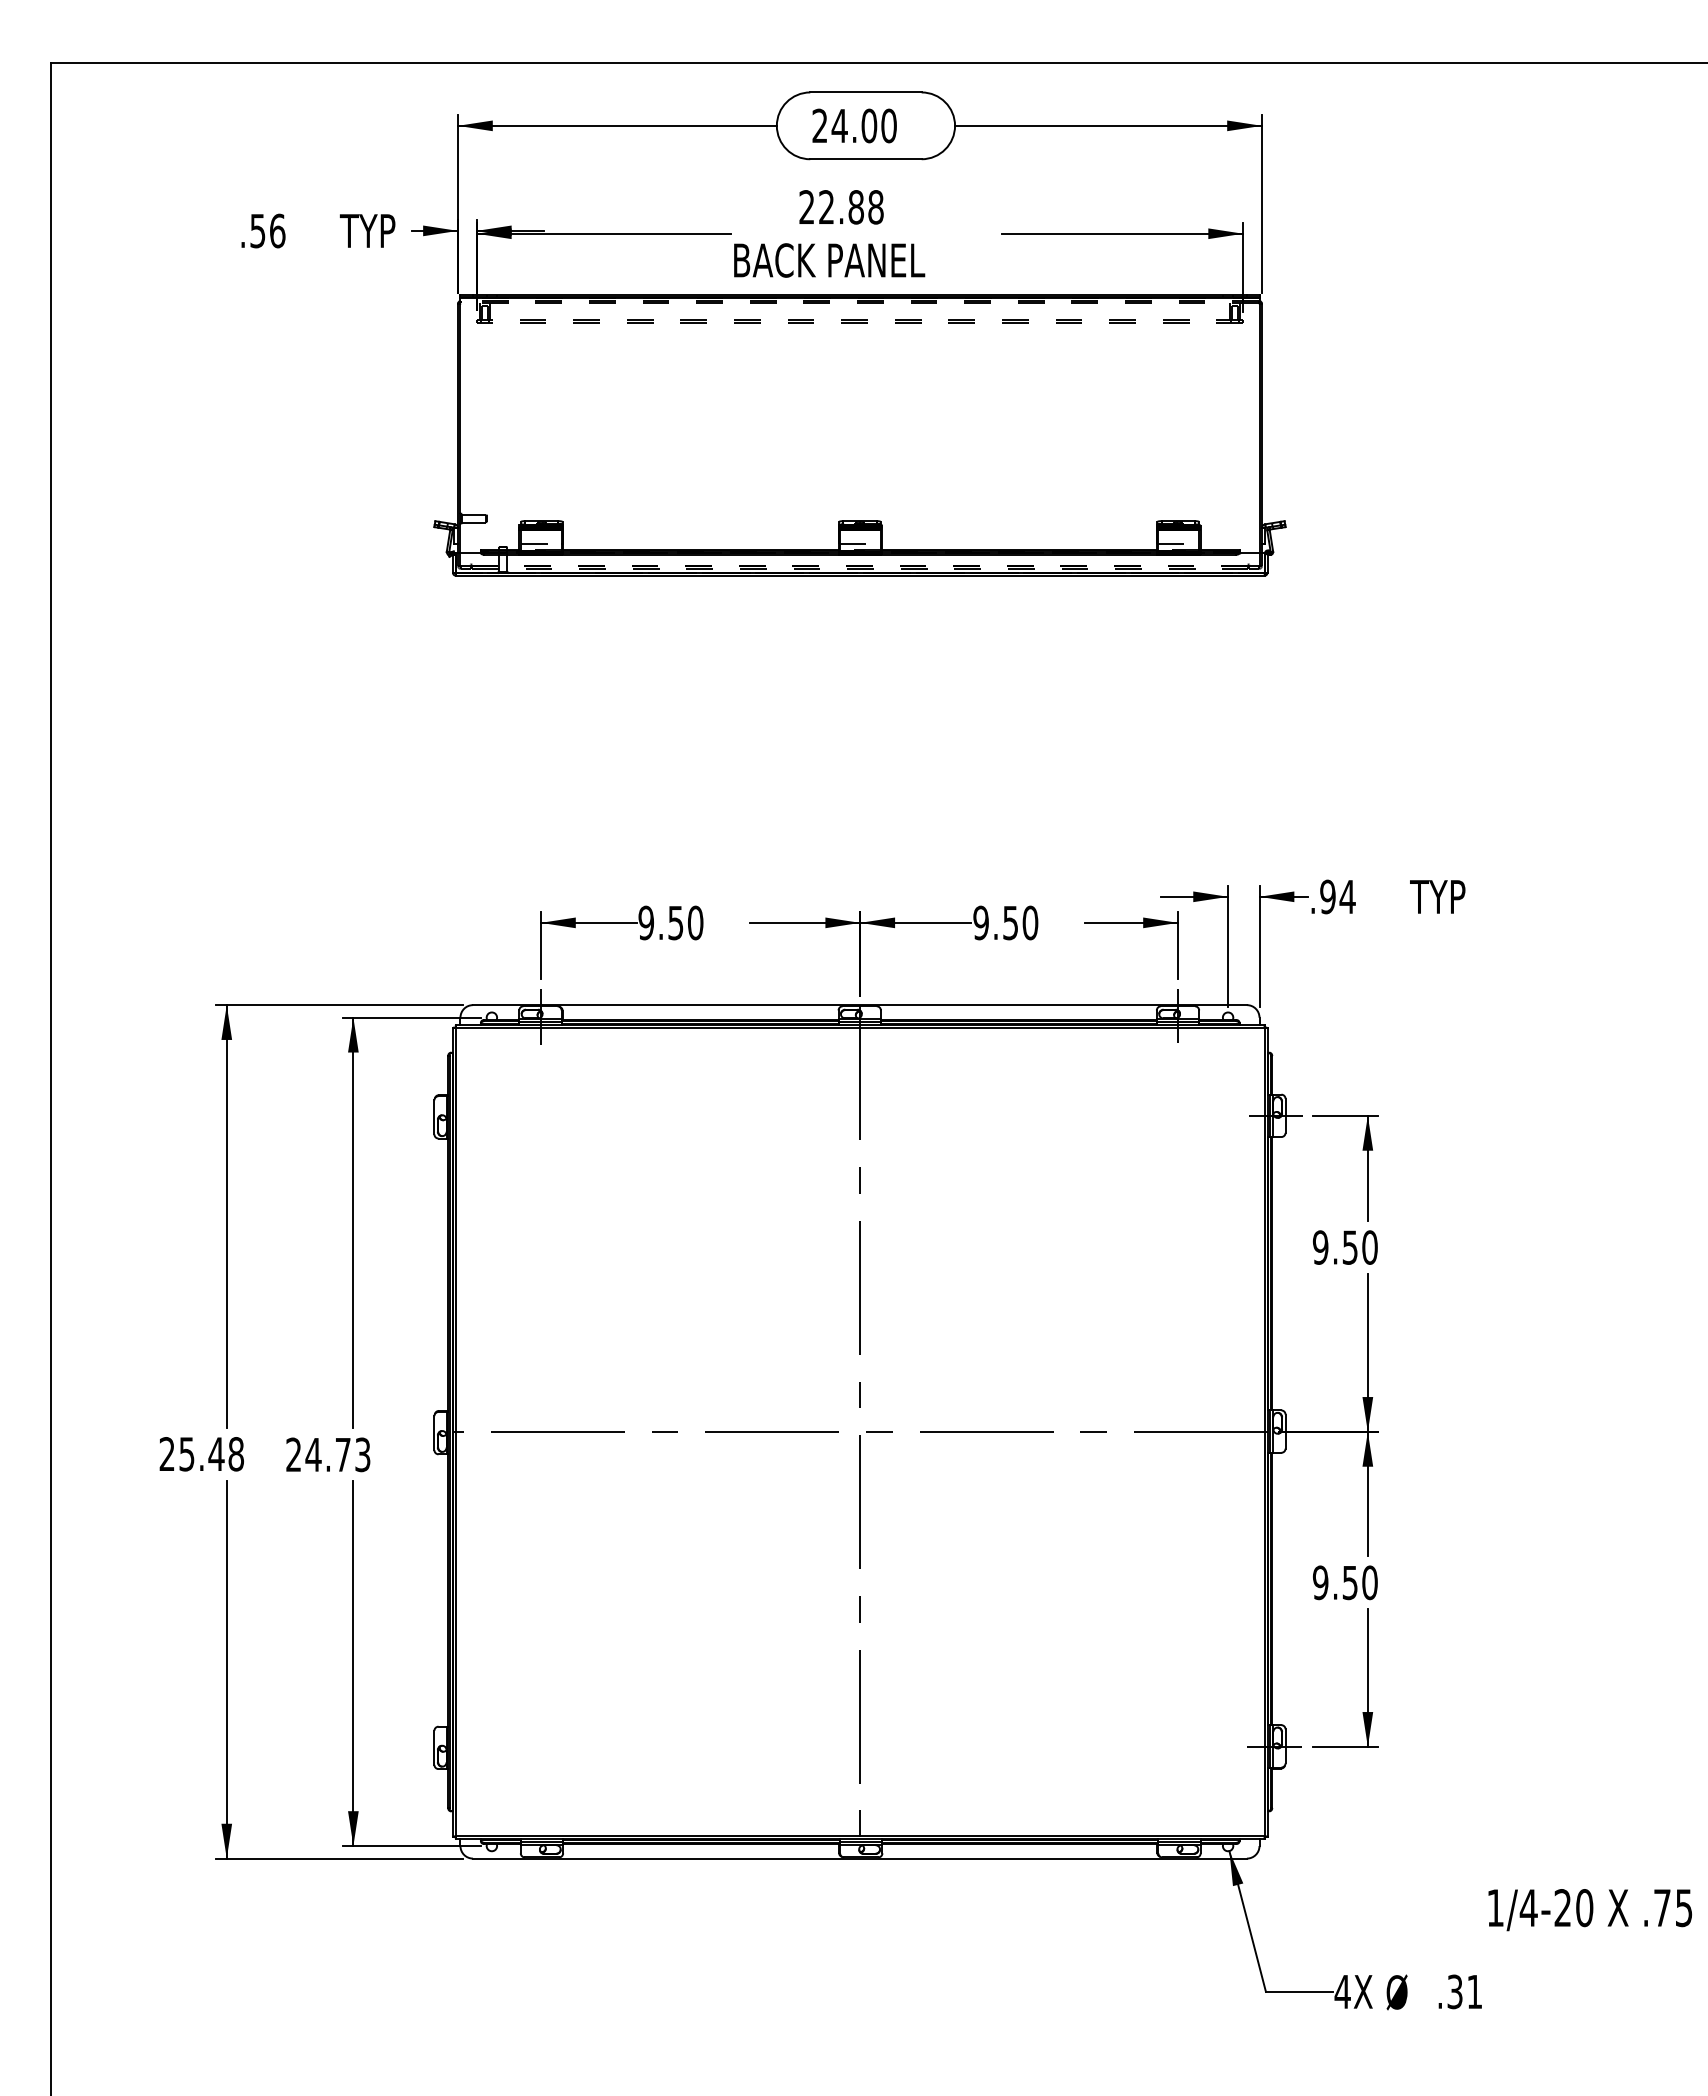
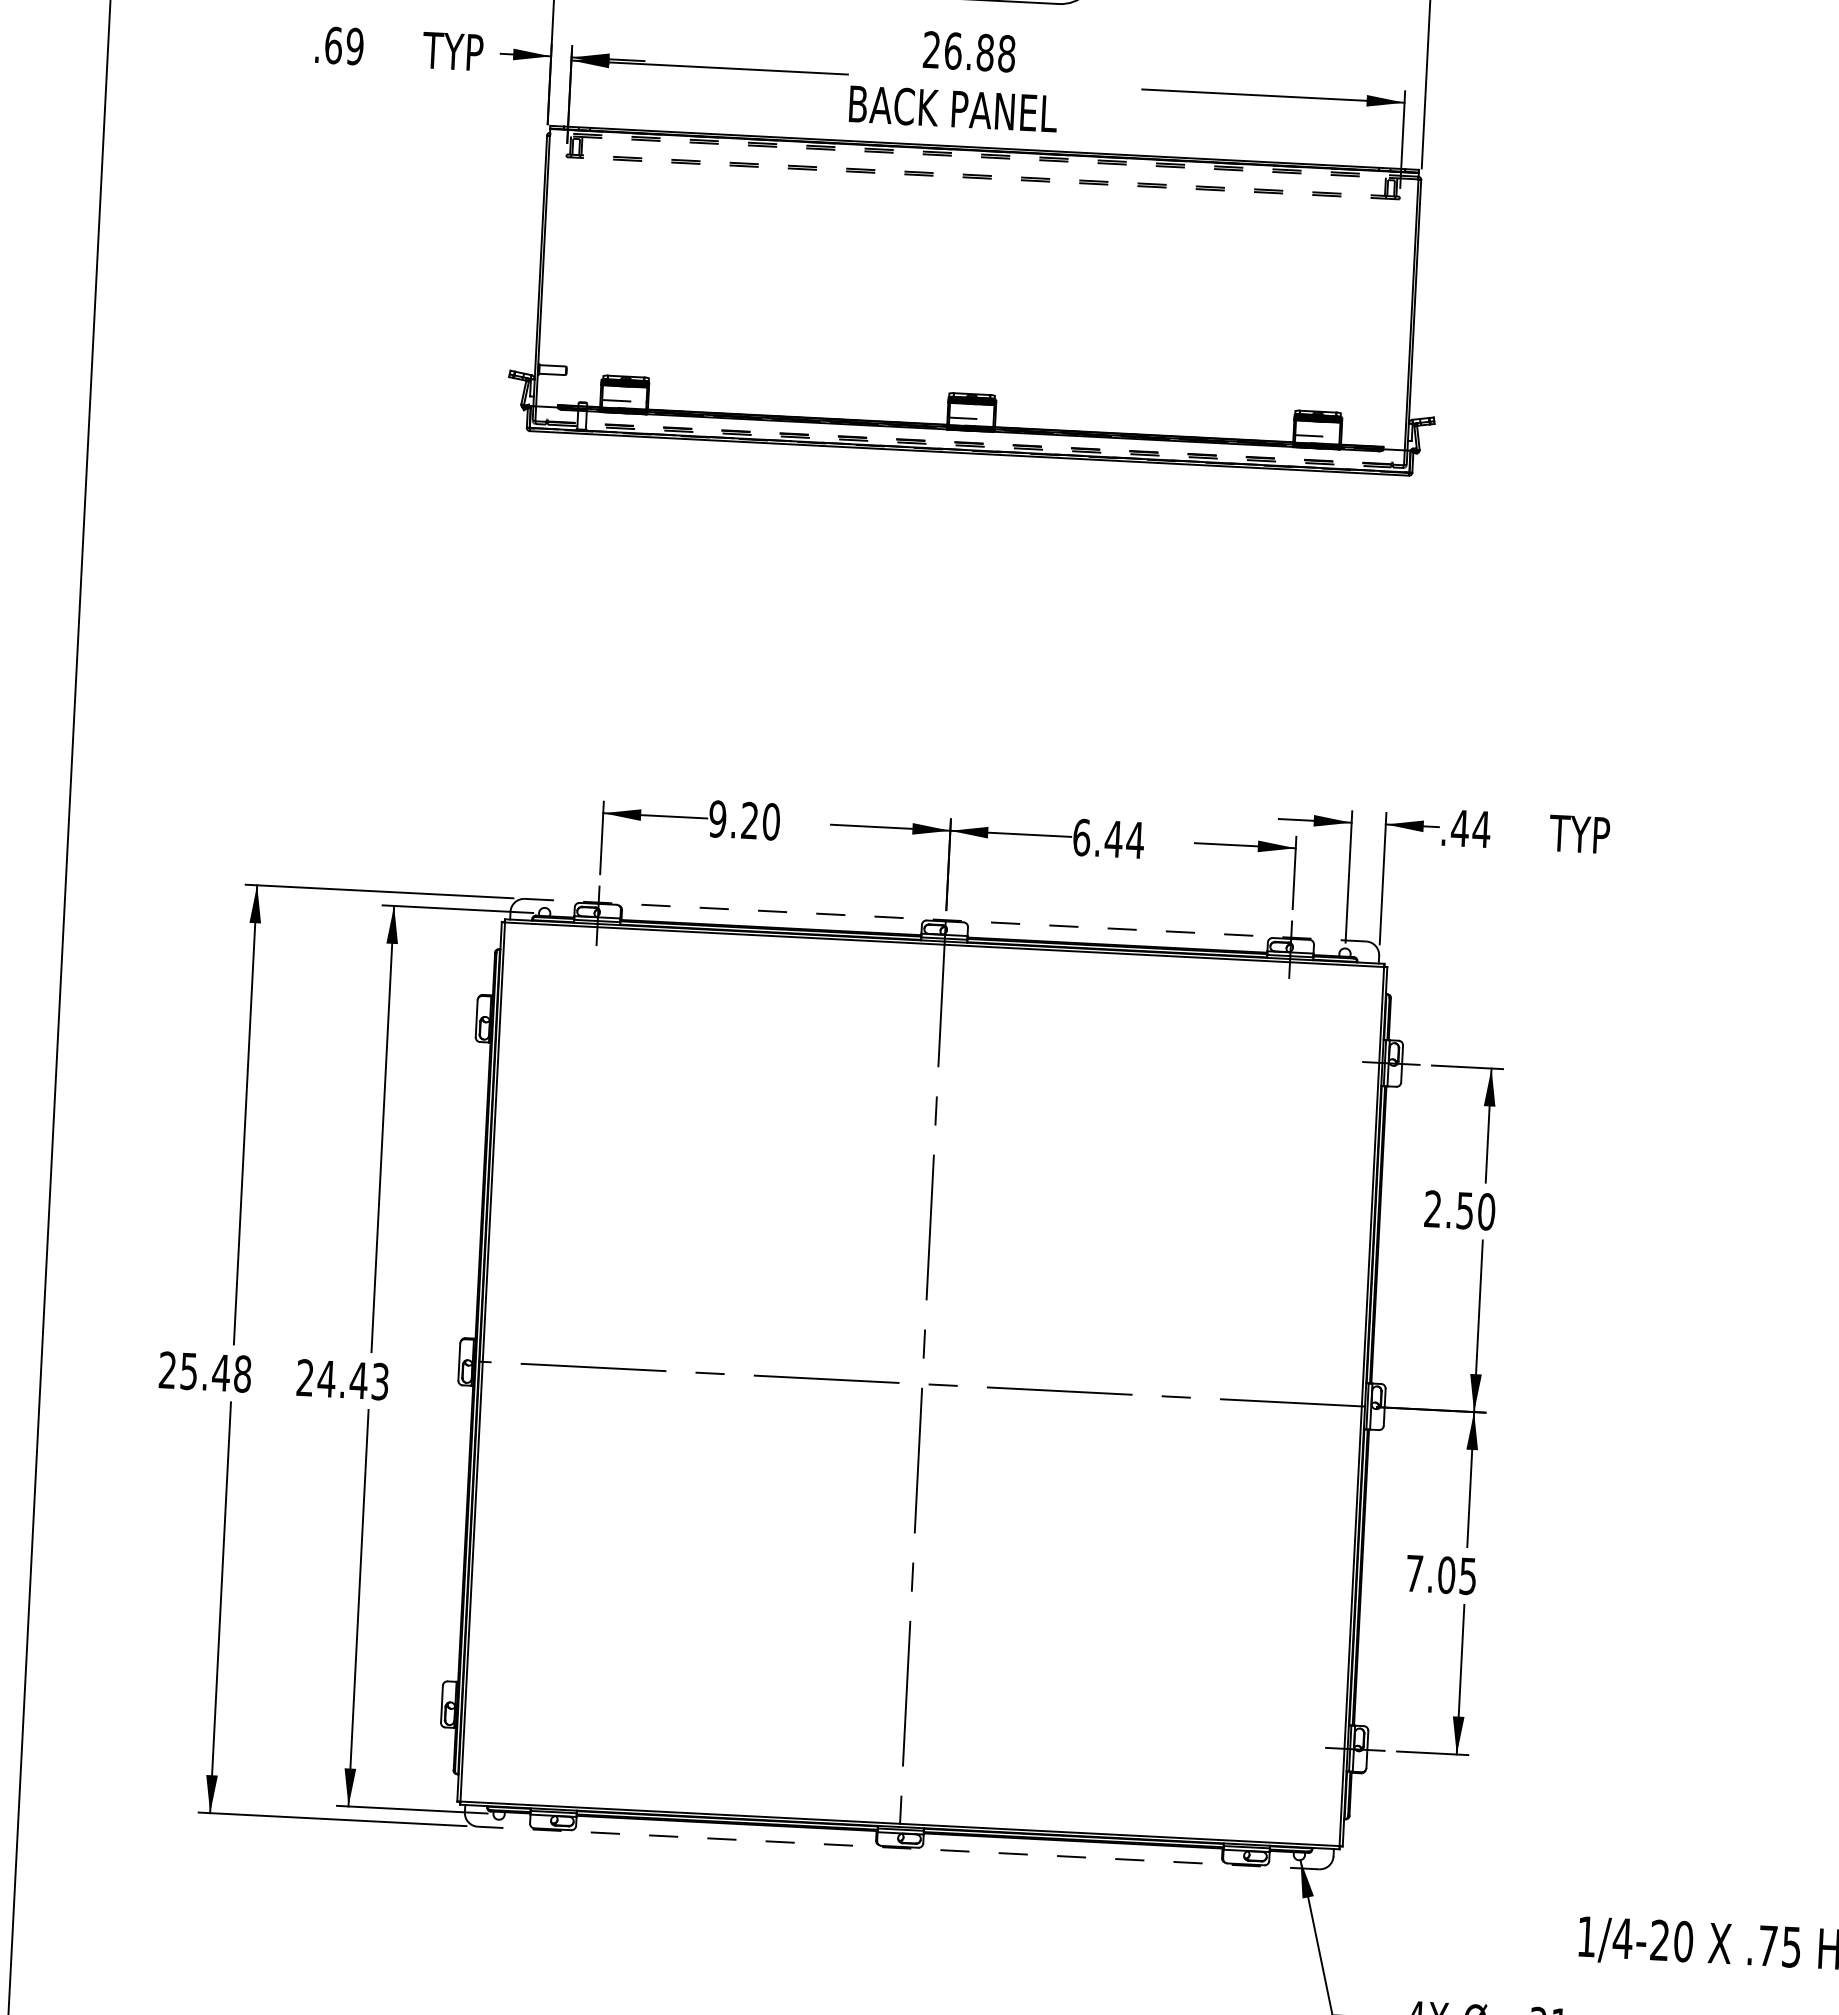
text: (826, 207) -> (953, 51), 22.88 -> 26.88
text: (267, 230) -> (344, 45), .56 -> .69
text: (1327, 896) -> (1459, 827), .94 -> .44
text: (675, 922) -> (749, 820), 9.50 -> 9.20
text: (1005, 922) -> (1108, 838), 9.50 -> 6.44
line: (859, 1005) -> (944, 920), solid -> dashed
text: (1320, 1247) -> (1432, 1209), 9.50 -> 2.50
text: (342, 1454) -> (358, 1380), 24.73 -> 24.43
text: (1344, 1582) -> (1440, 1574), 9.50 -> 7.05
line: (859, 1858) -> (898, 1847), solid -> dashed

